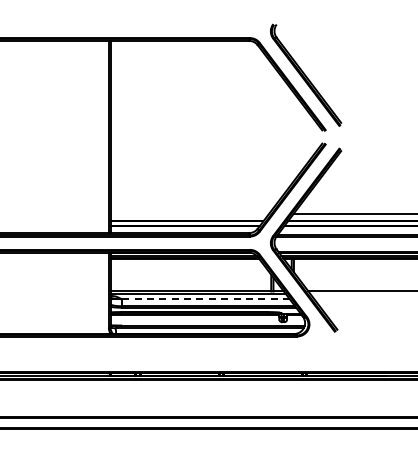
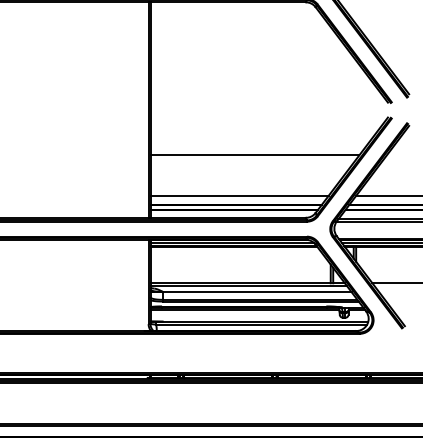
line: (203, 177) -> (254, 155), added
line: (189, 213) -> (239, 195), added
line: (200, 299) -> (251, 292), dashed -> solid

